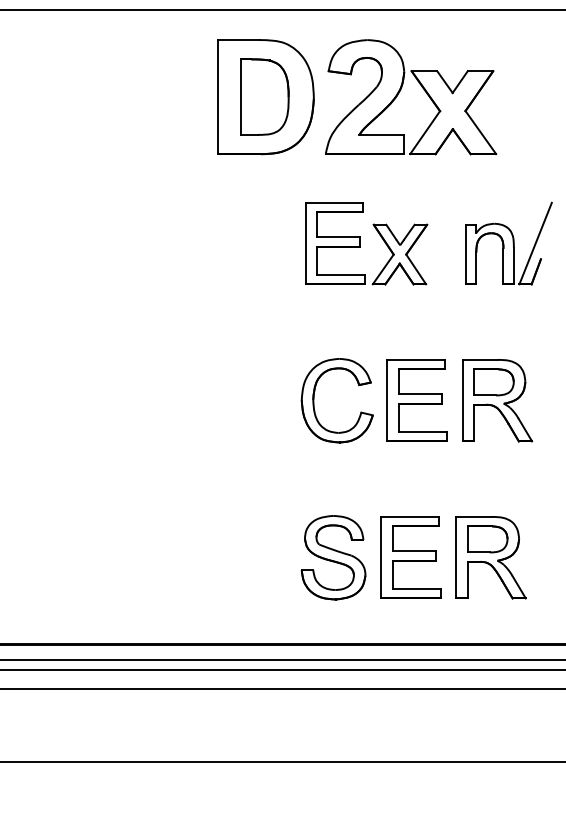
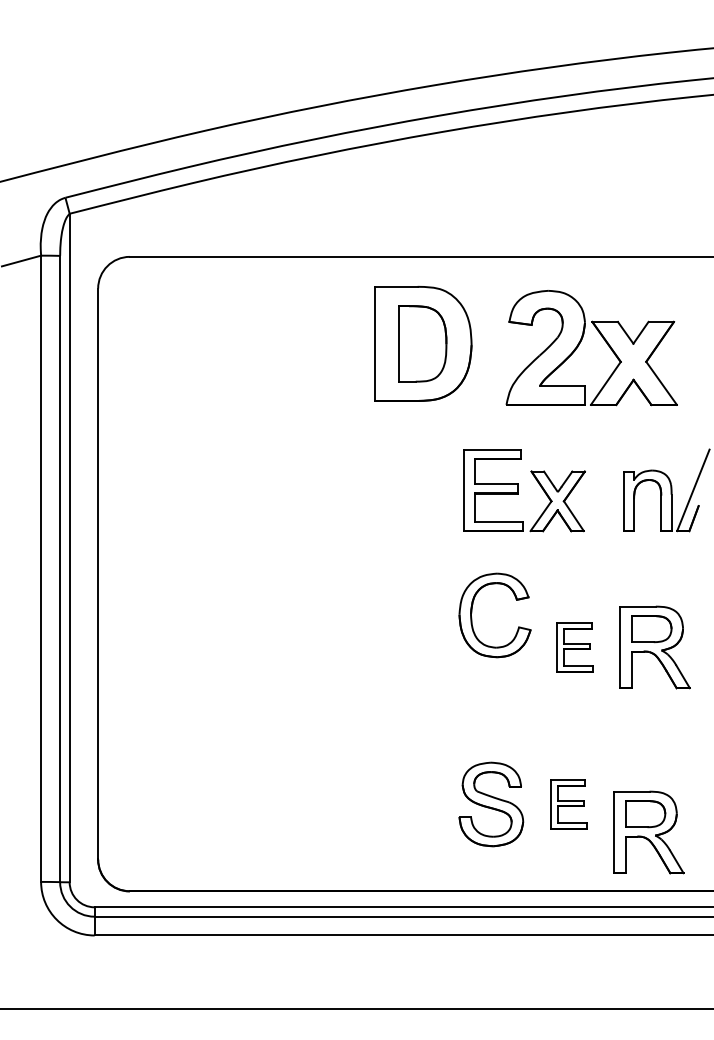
part: (401, 89) -> (582, 340), moved
part: (314, 397) -> (472, 612), moved
part: (416, 400) -> (574, 647), size x0.6
part: (410, 557) -> (568, 804), size x0.6
part: (490, 557) -> (648, 832), moved

